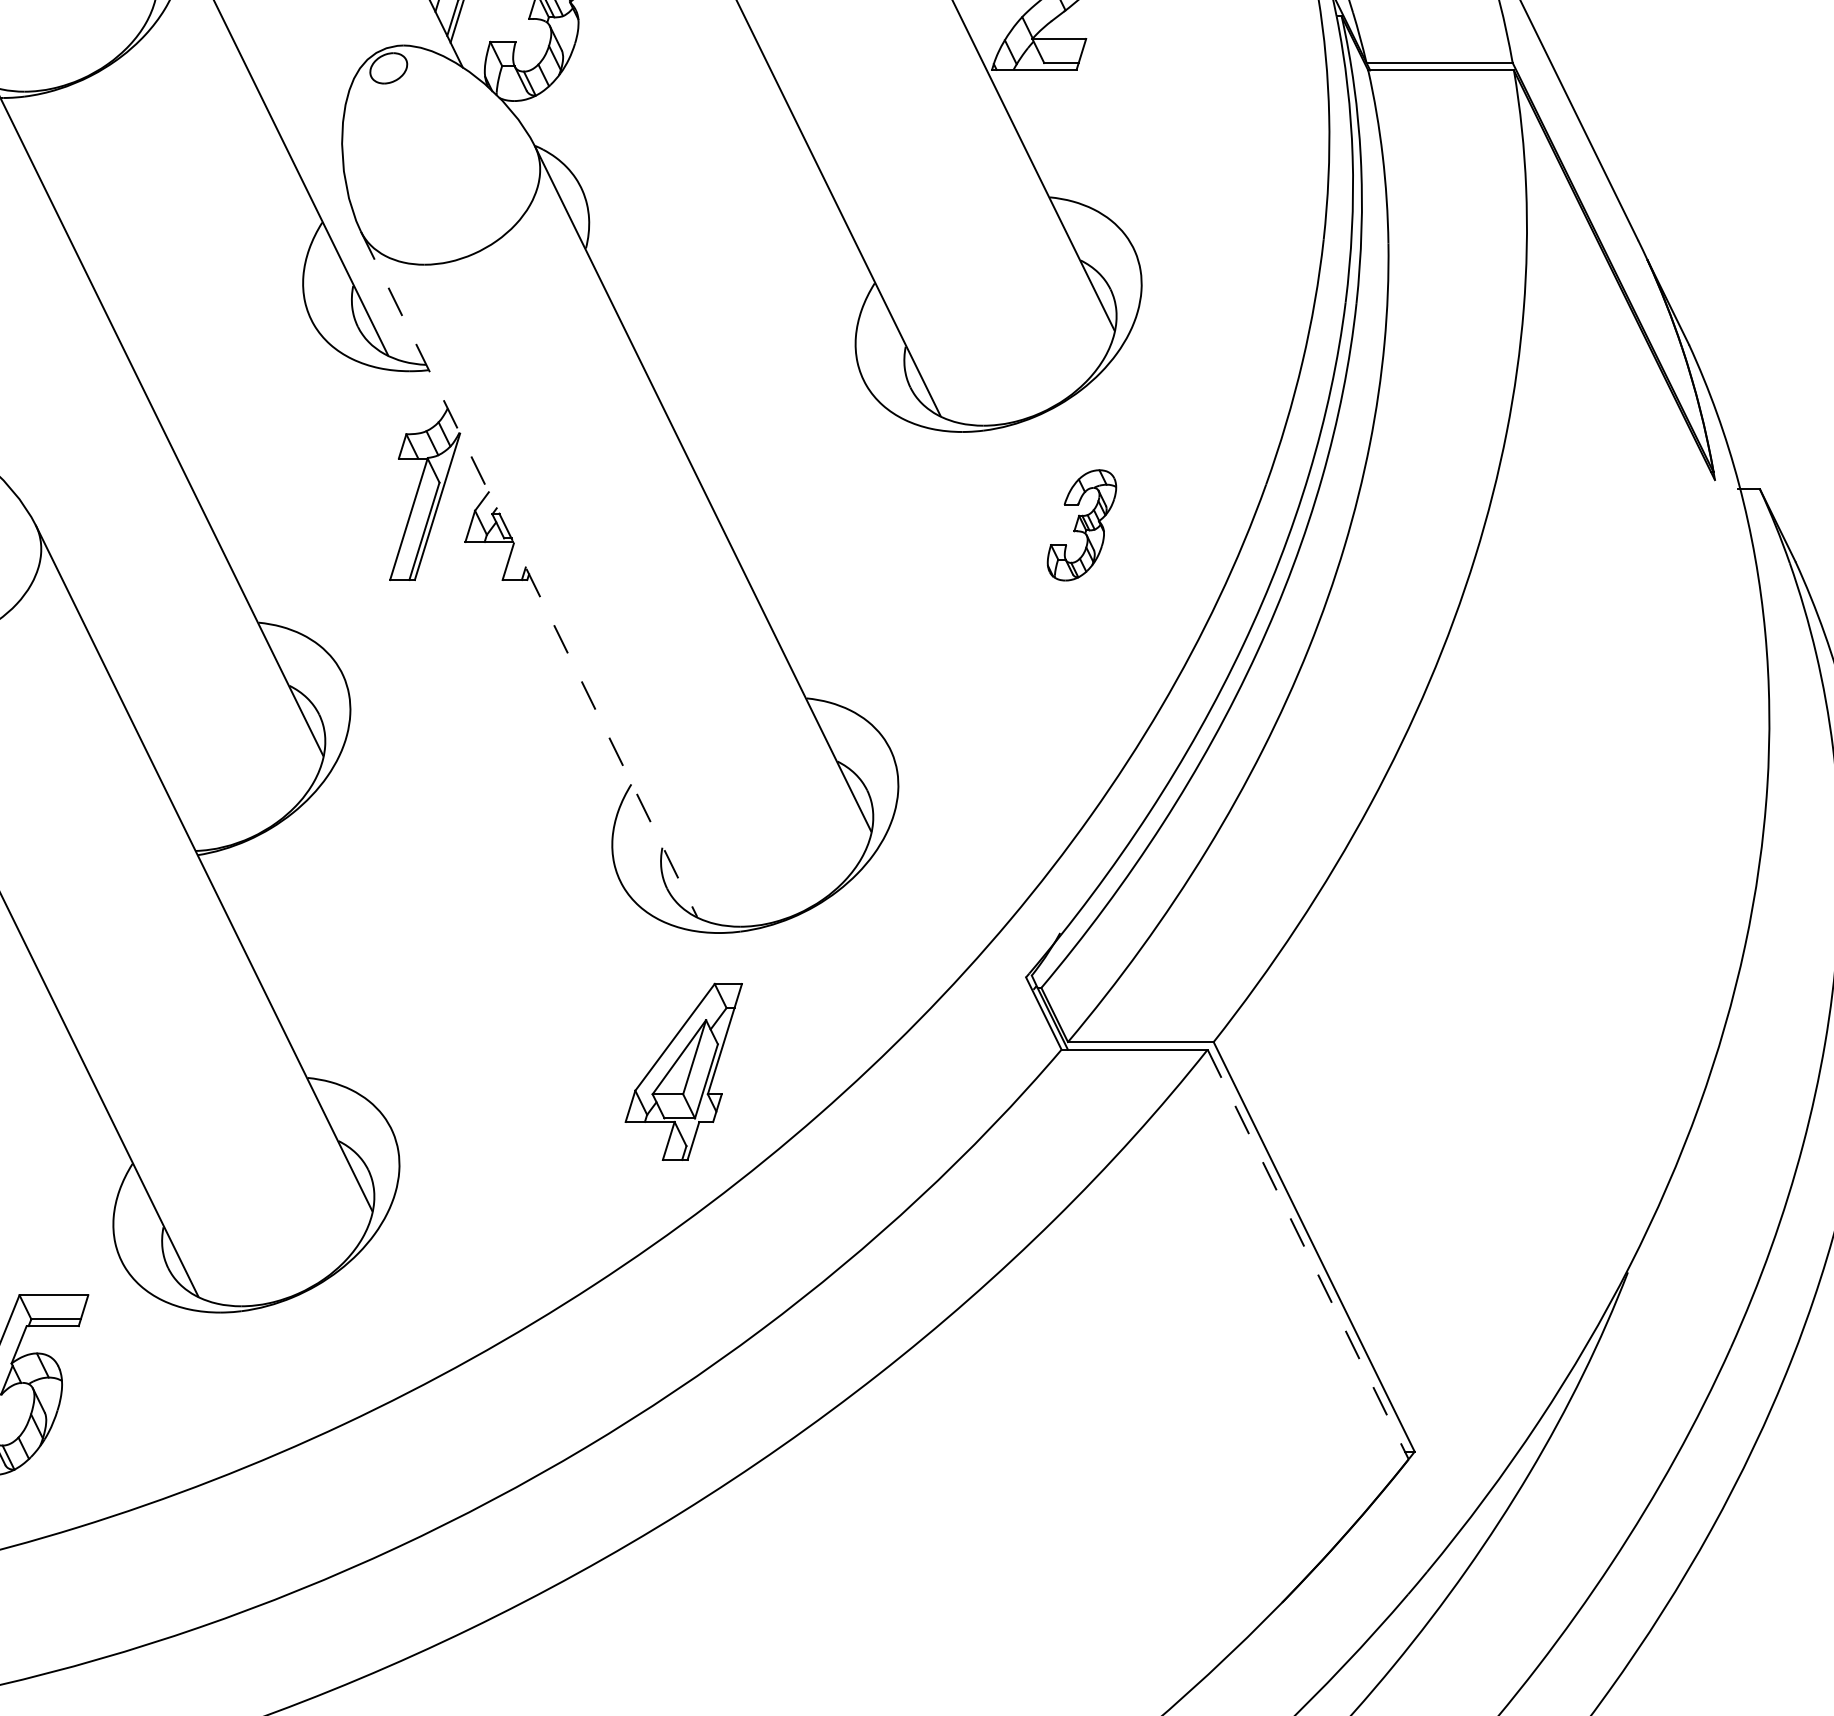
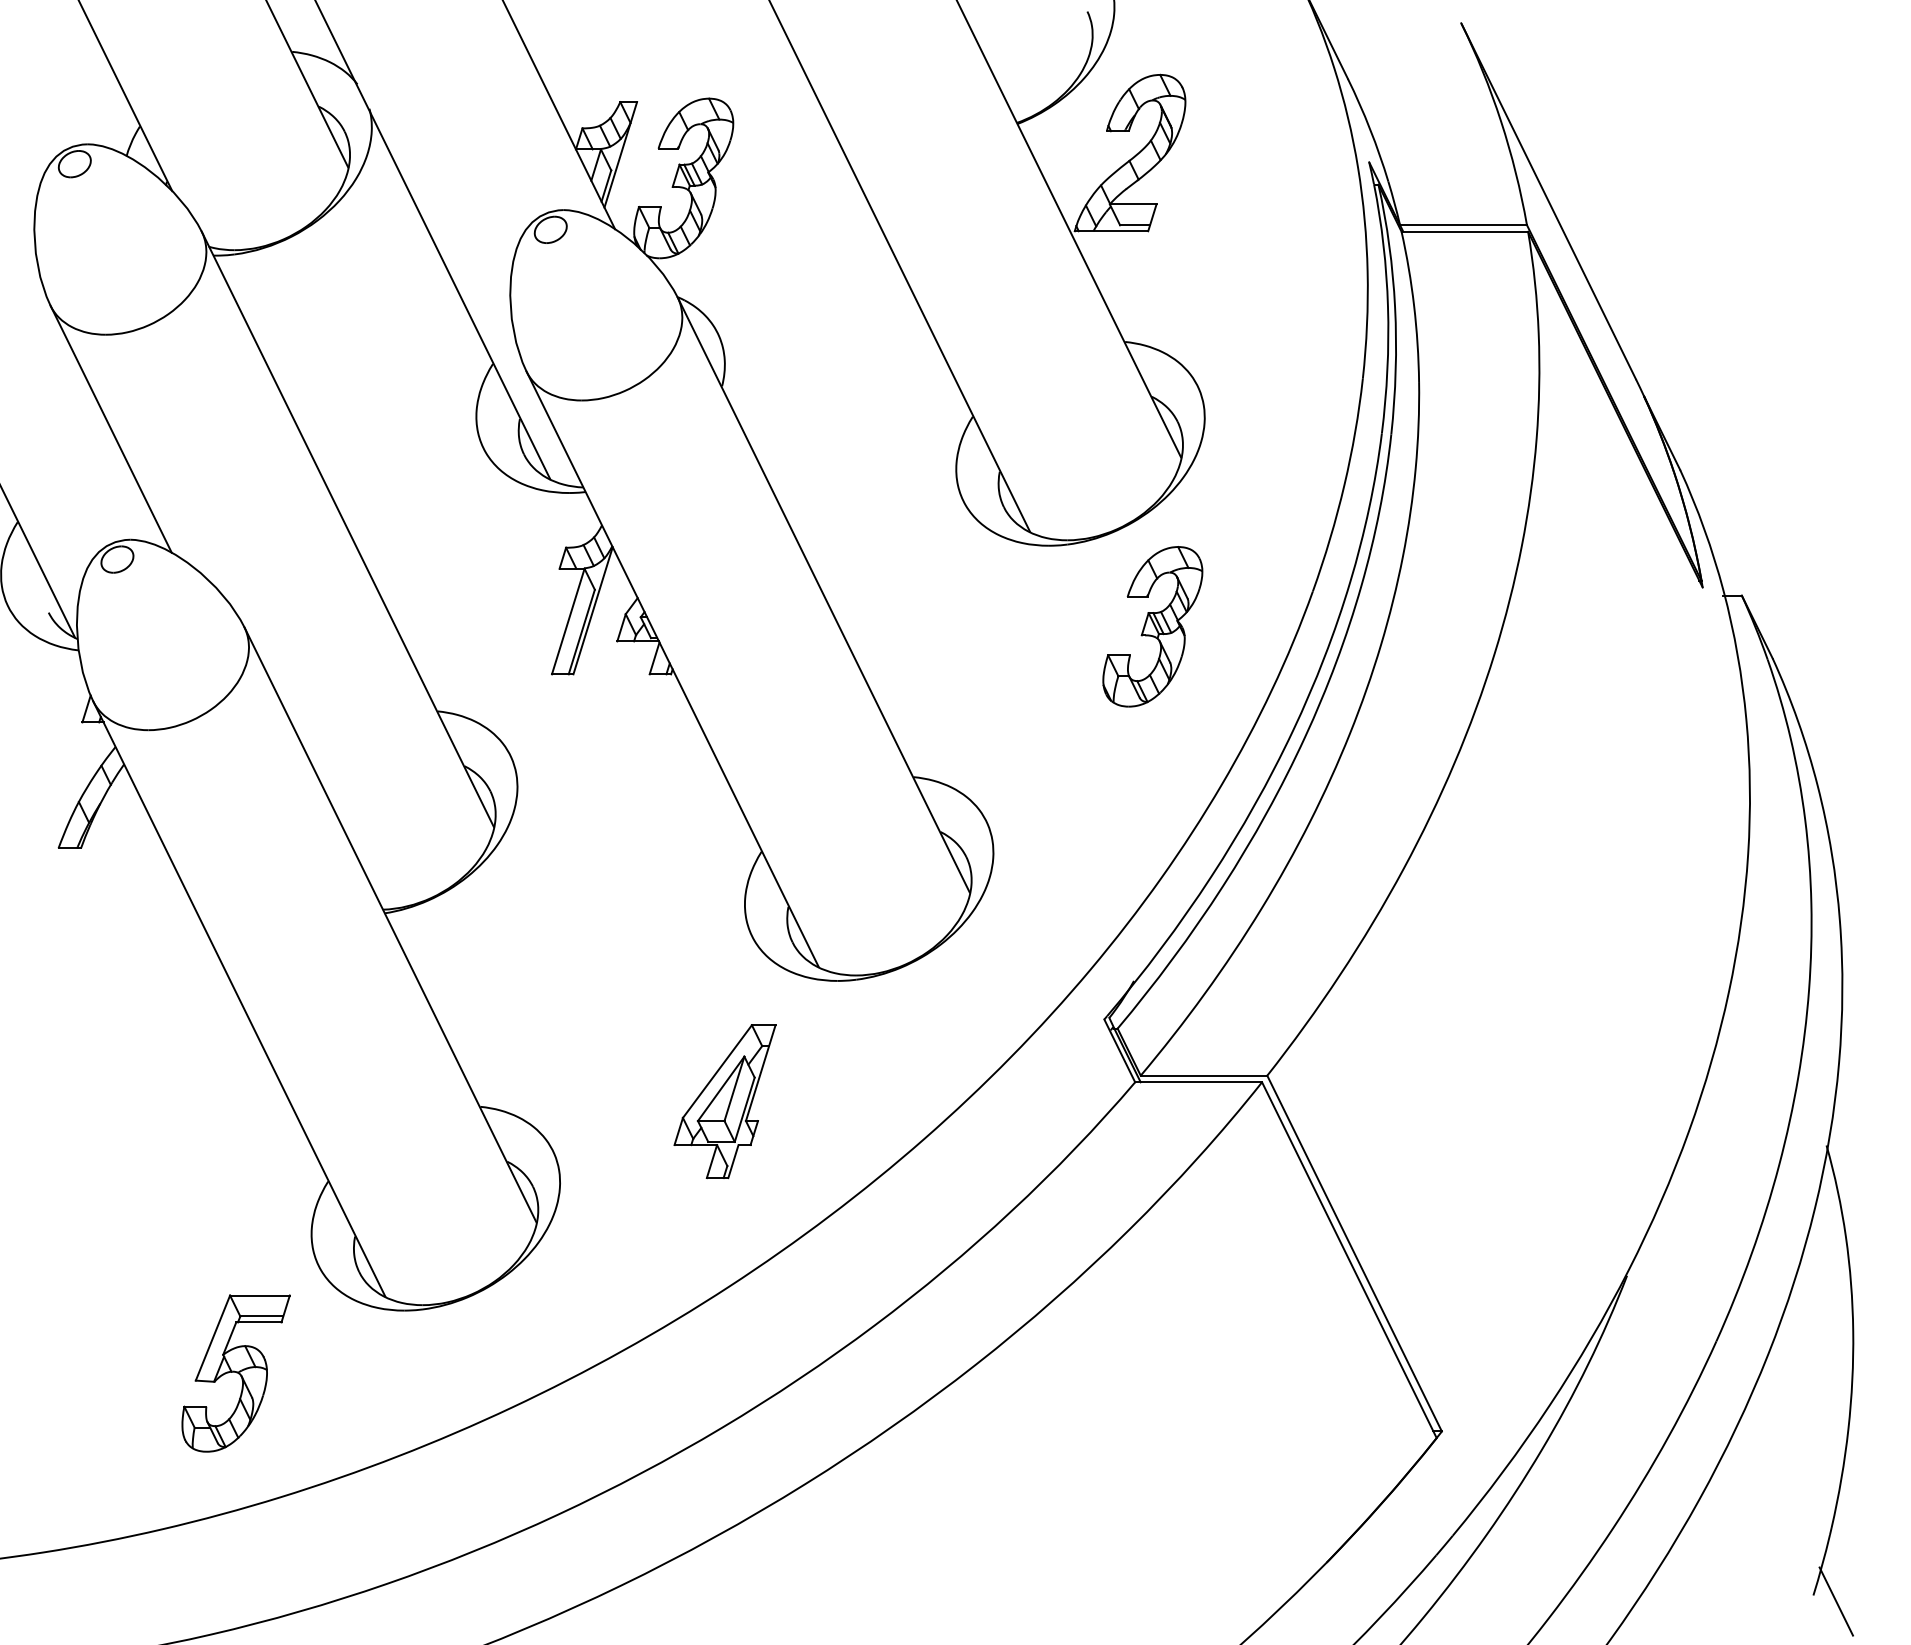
part: (1081, 524) -> (1152, 626), size x1.67
line: (528, 574) -> (672, 669), dashed -> solid
part: (683, 1071) -> (724, 1101), moved
line: (1308, 1254) -> (1349, 1260), dashed -> solid

